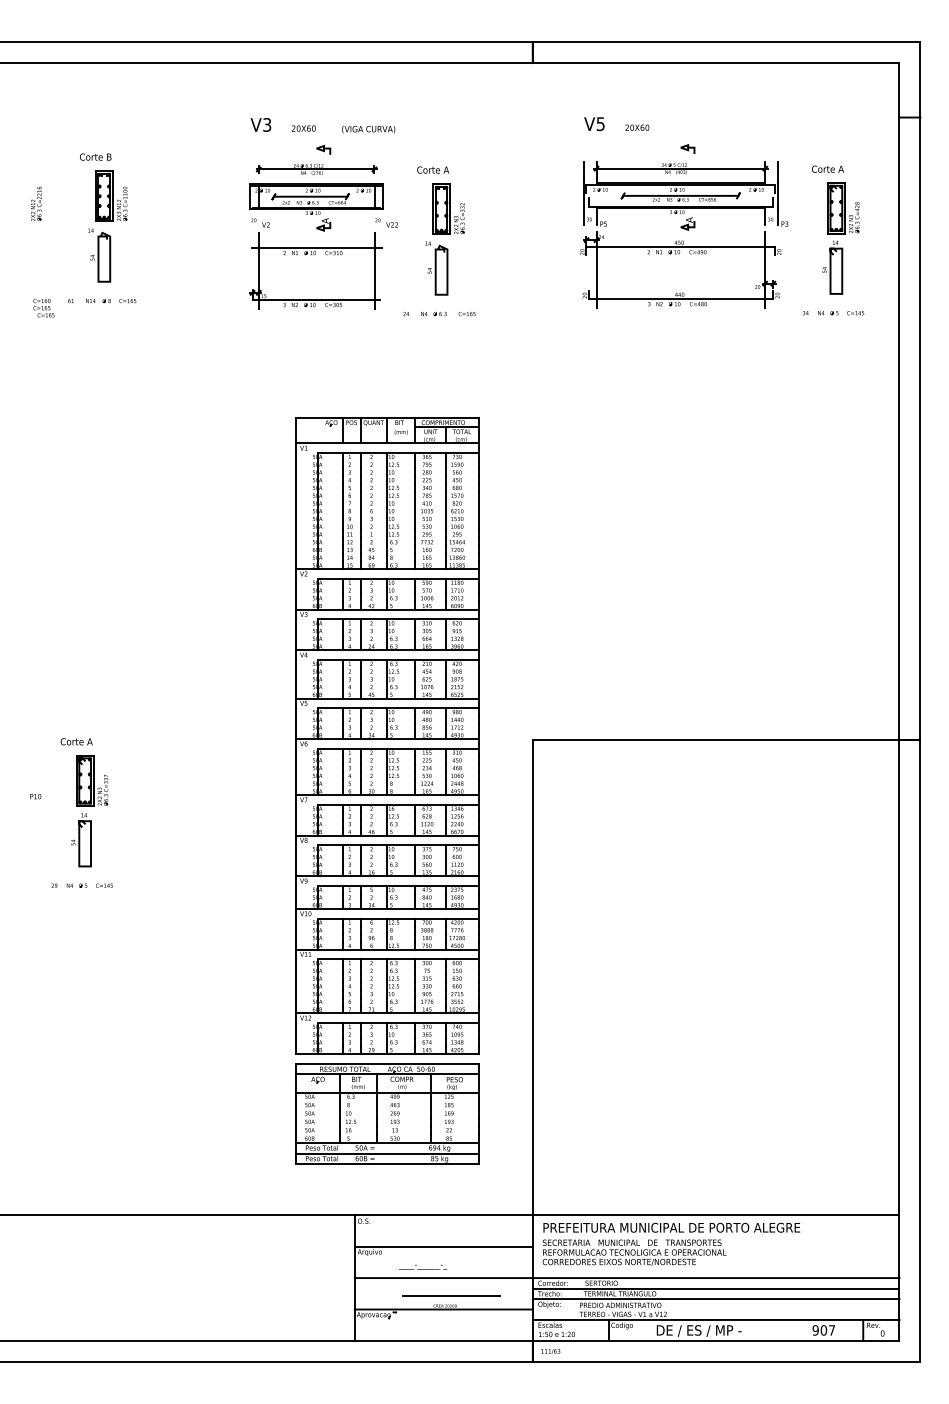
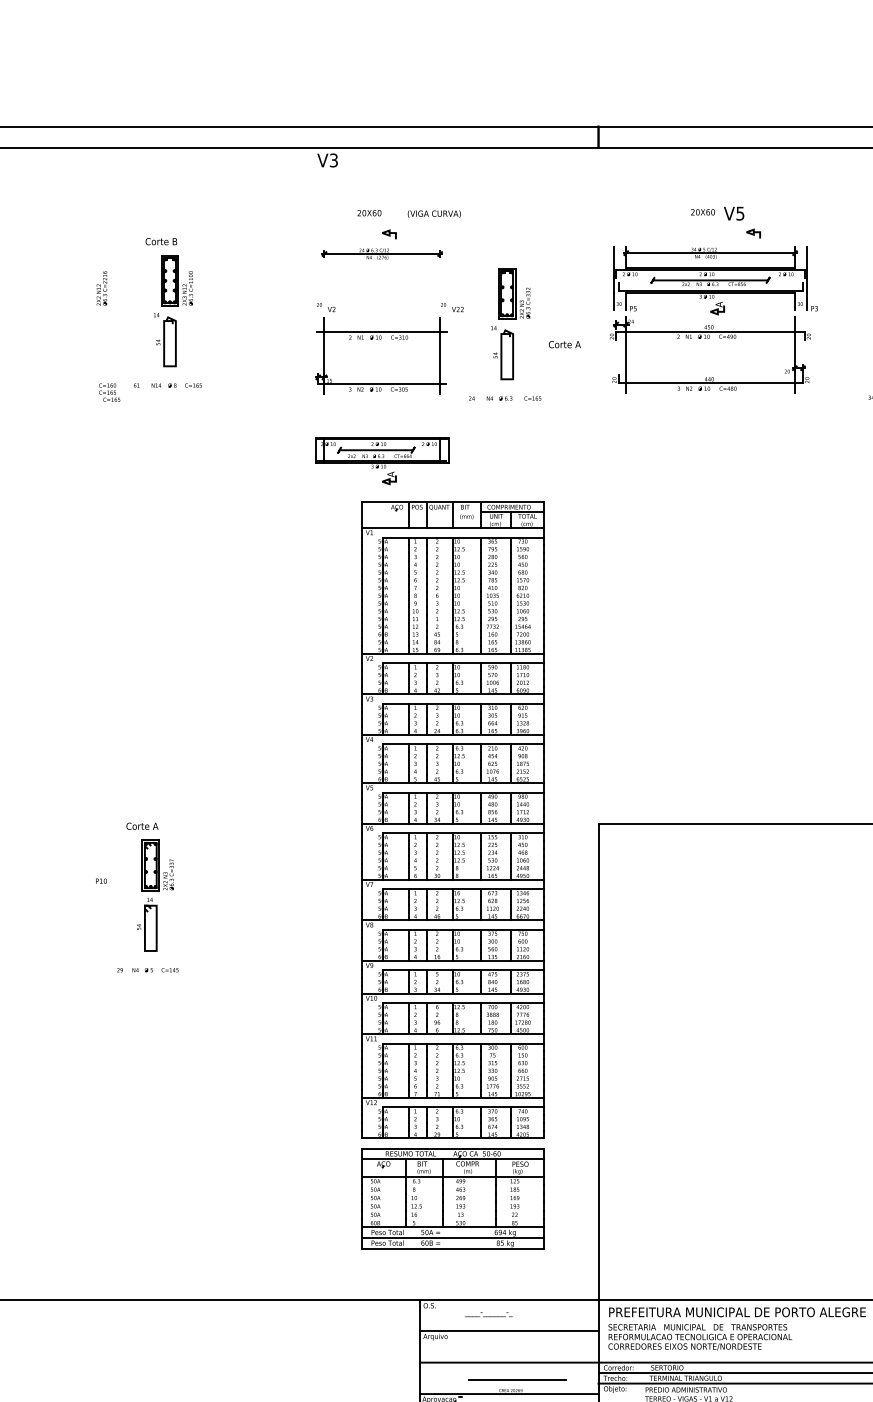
text: (260, 124) -> (327, 160), moved
text: (594, 124) -> (734, 214), moved
text: (433, 169) -> (565, 344), moved
part: (316, 207) -> (382, 461), moved
part: (684, 234) -> (714, 319), moved
text: (422, 1267) -> (488, 1315), moved

